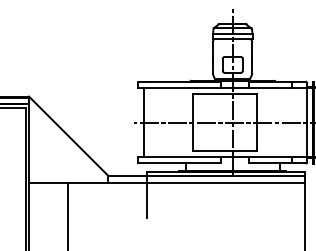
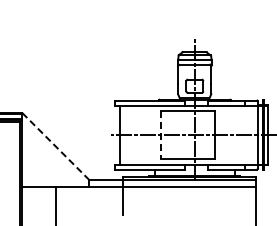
line: (192, 123) -> (160, 135), solid -> dashed
line: (69, 136) -> (56, 146), solid -> dashed

